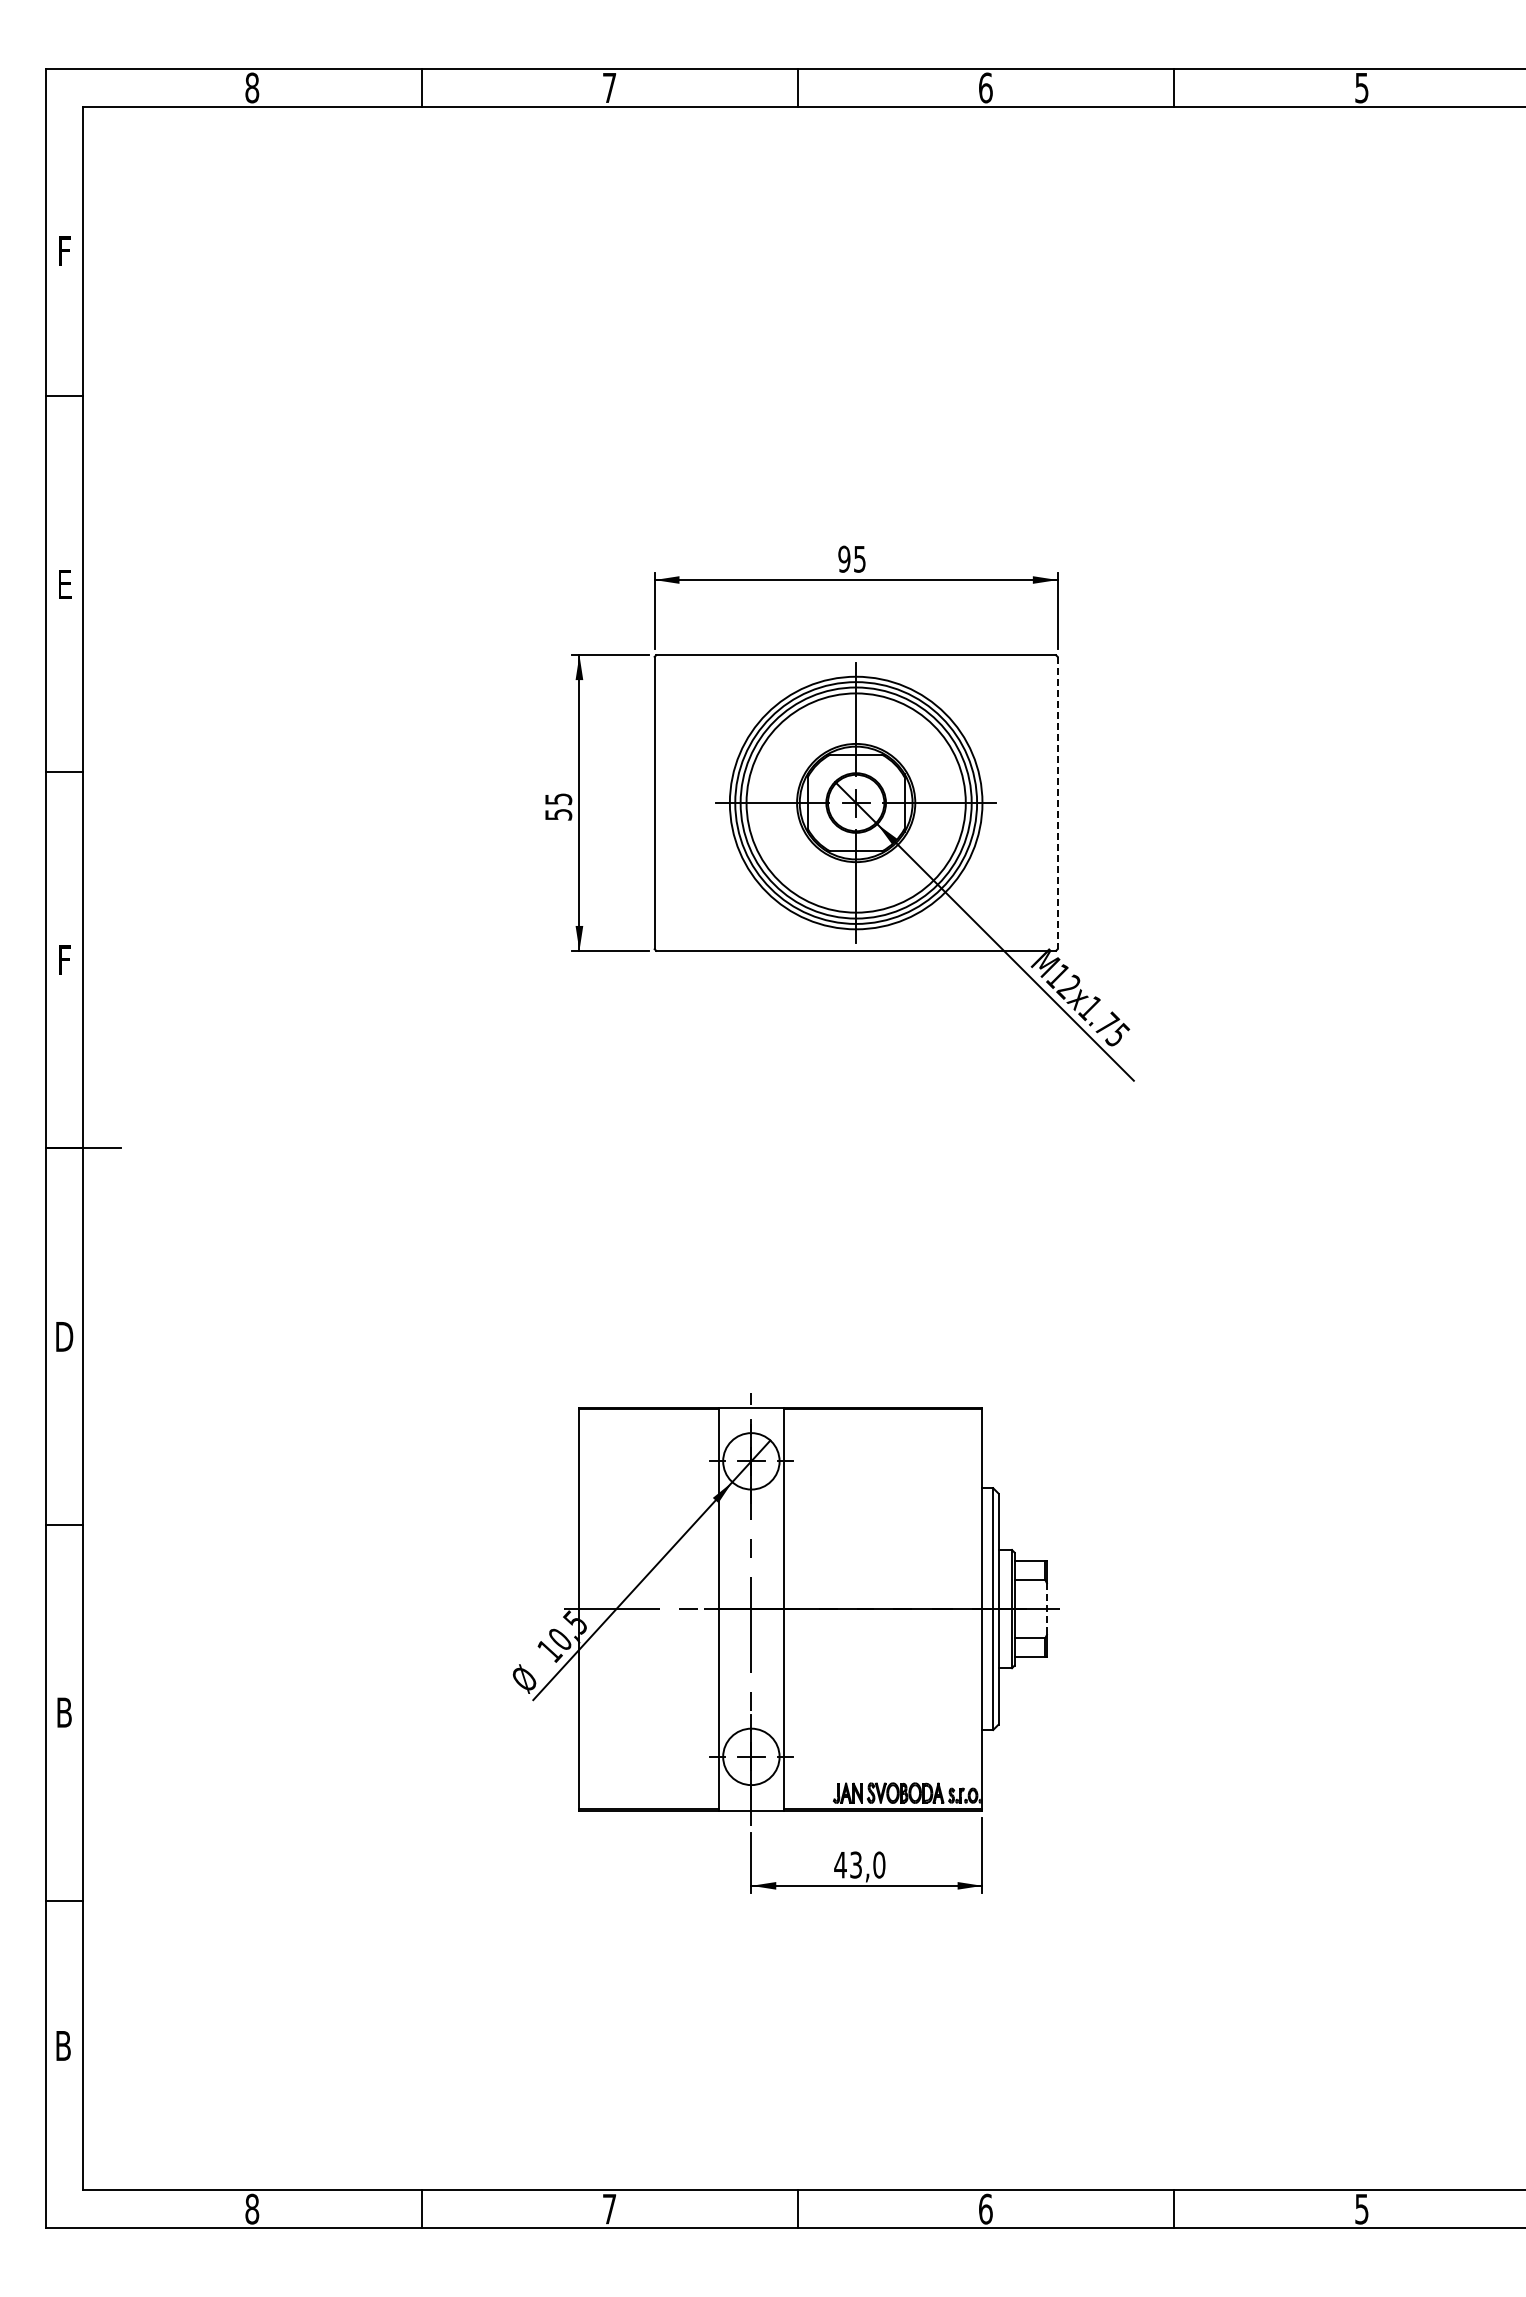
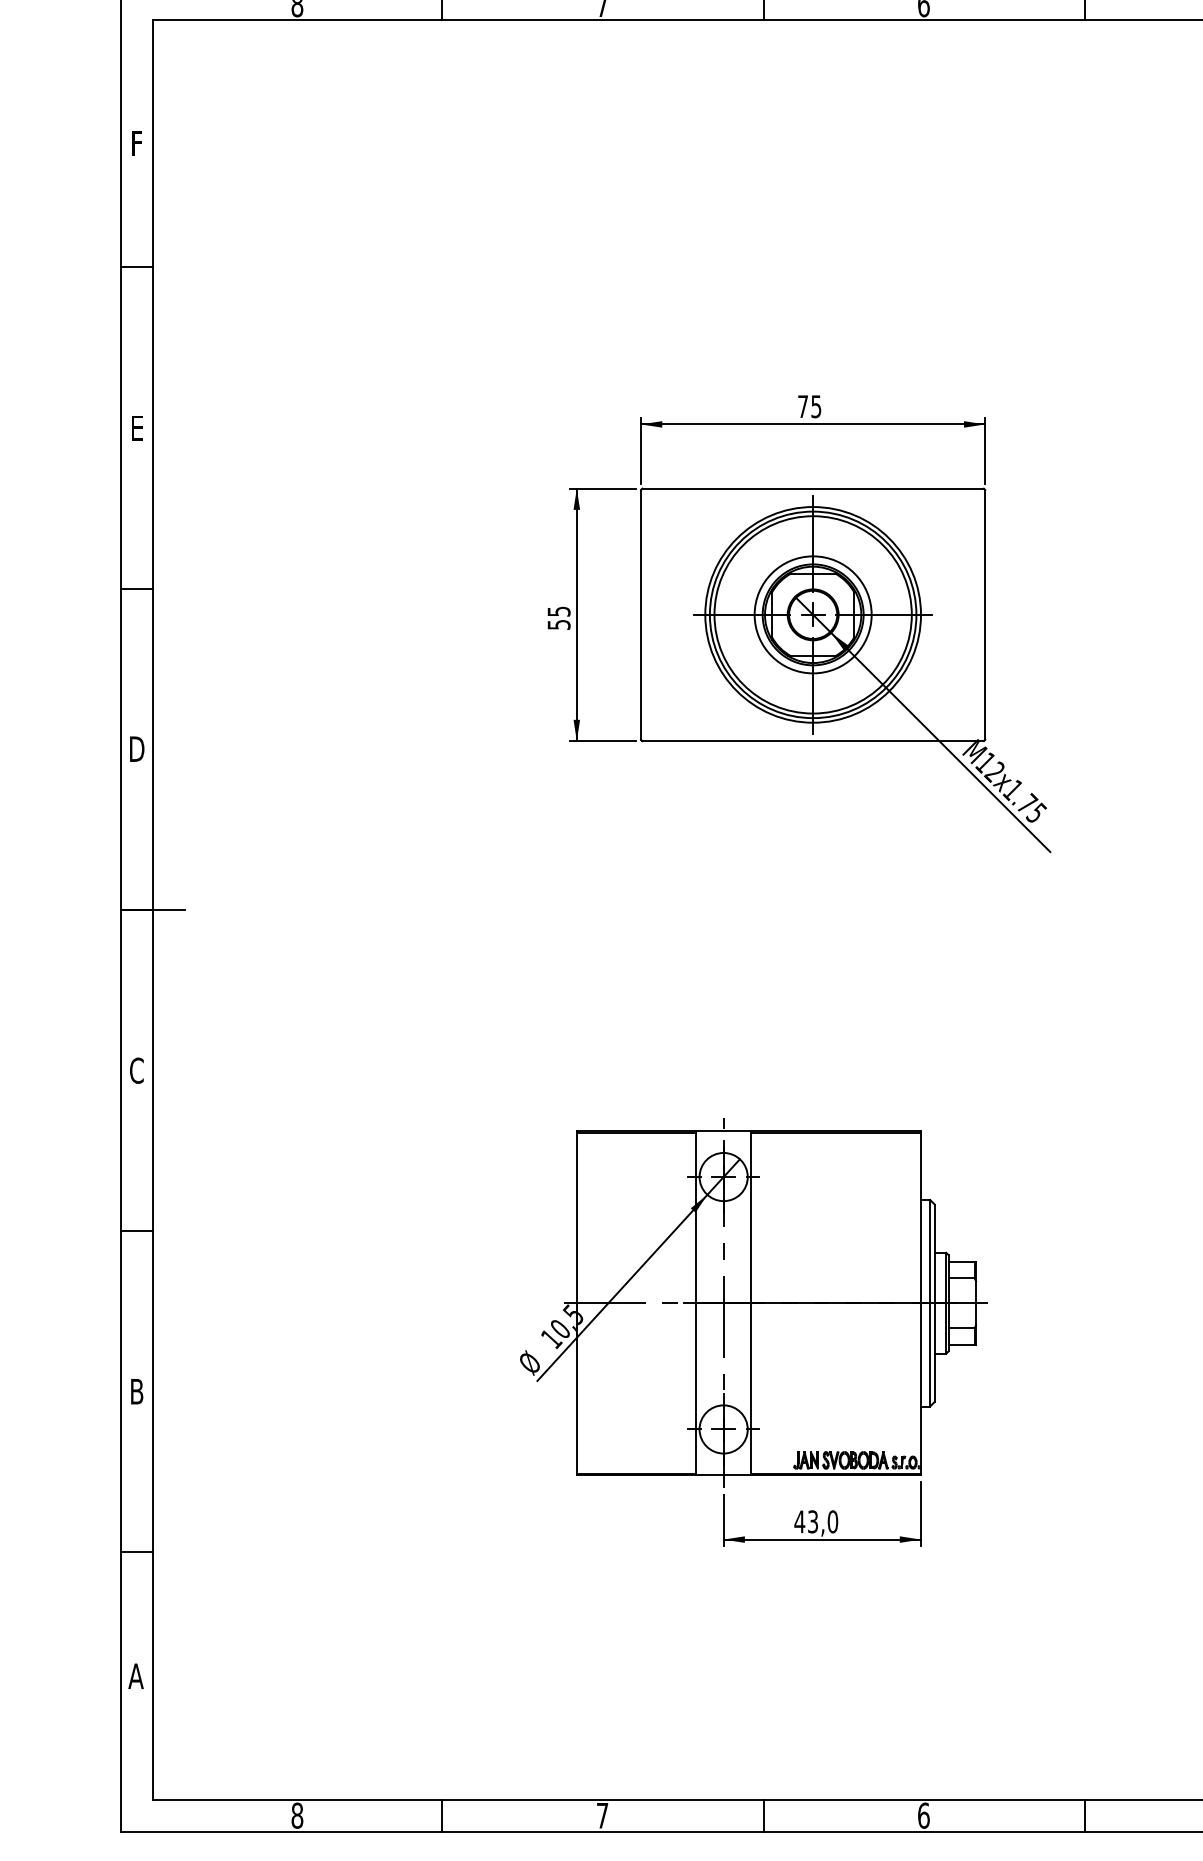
text: (844, 558) -> (803, 406), 95 -> 75
circle: (855, 802) -> (812, 614), size x0.62
line: (1057, 803) -> (985, 615), dashed -> solid
text: (64, 960) -> (137, 749), F -> D
text: (64, 1336) -> (137, 1070), D -> C
line: (1046, 1609) -> (975, 1303), dashed -> solid
text: (63, 2045) -> (136, 1675), B -> A

